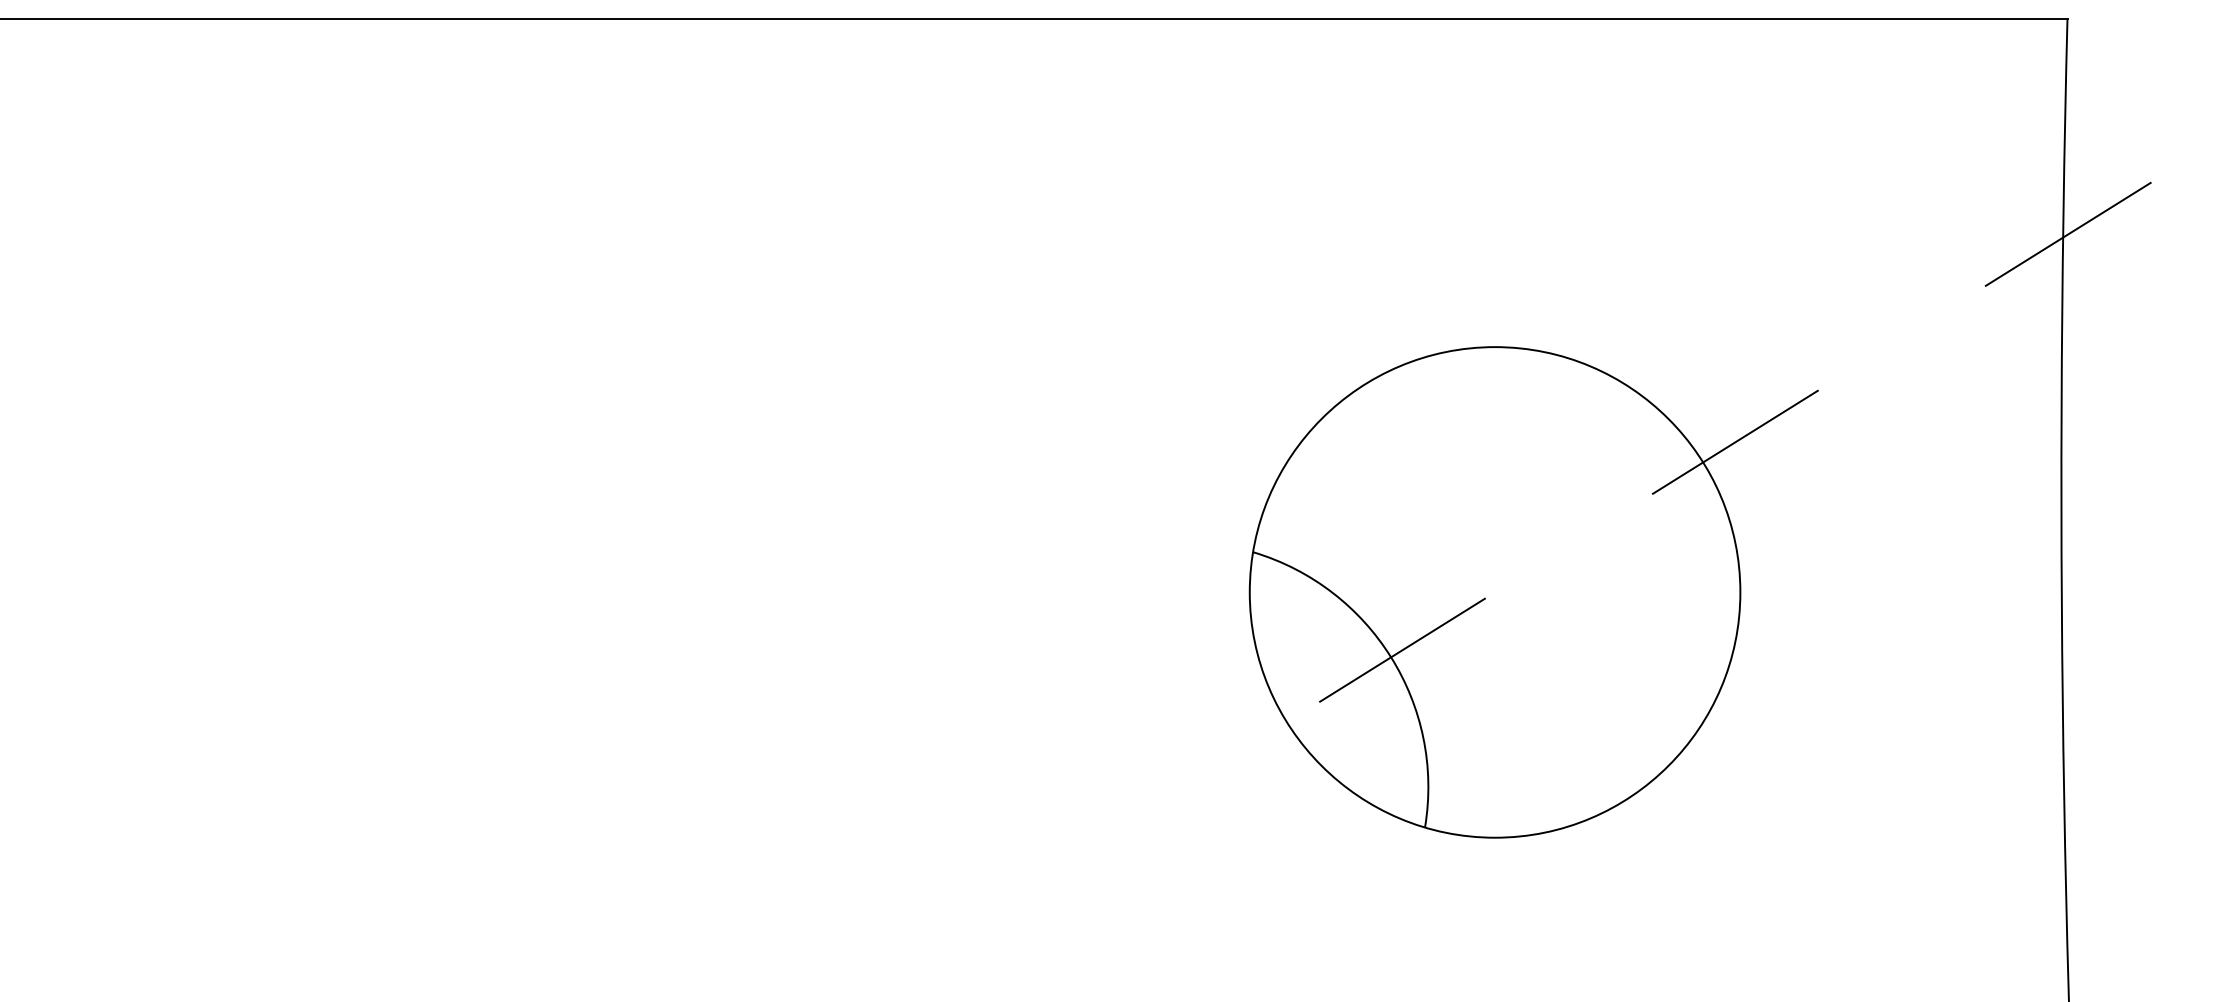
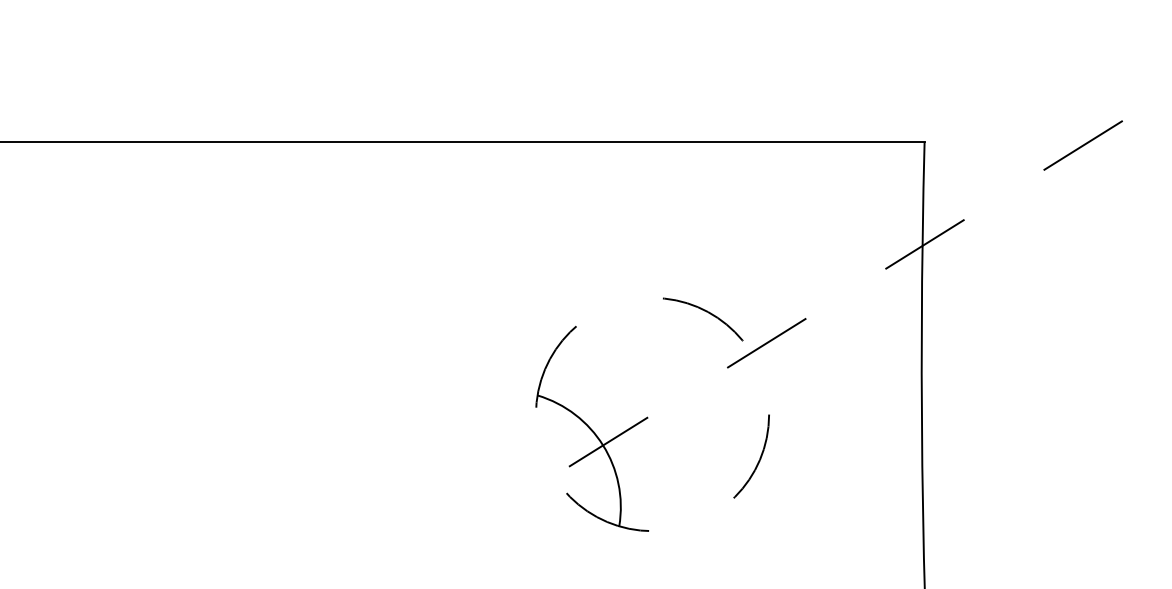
circle: (1494, 592) -> (652, 414), solid -> dashed

